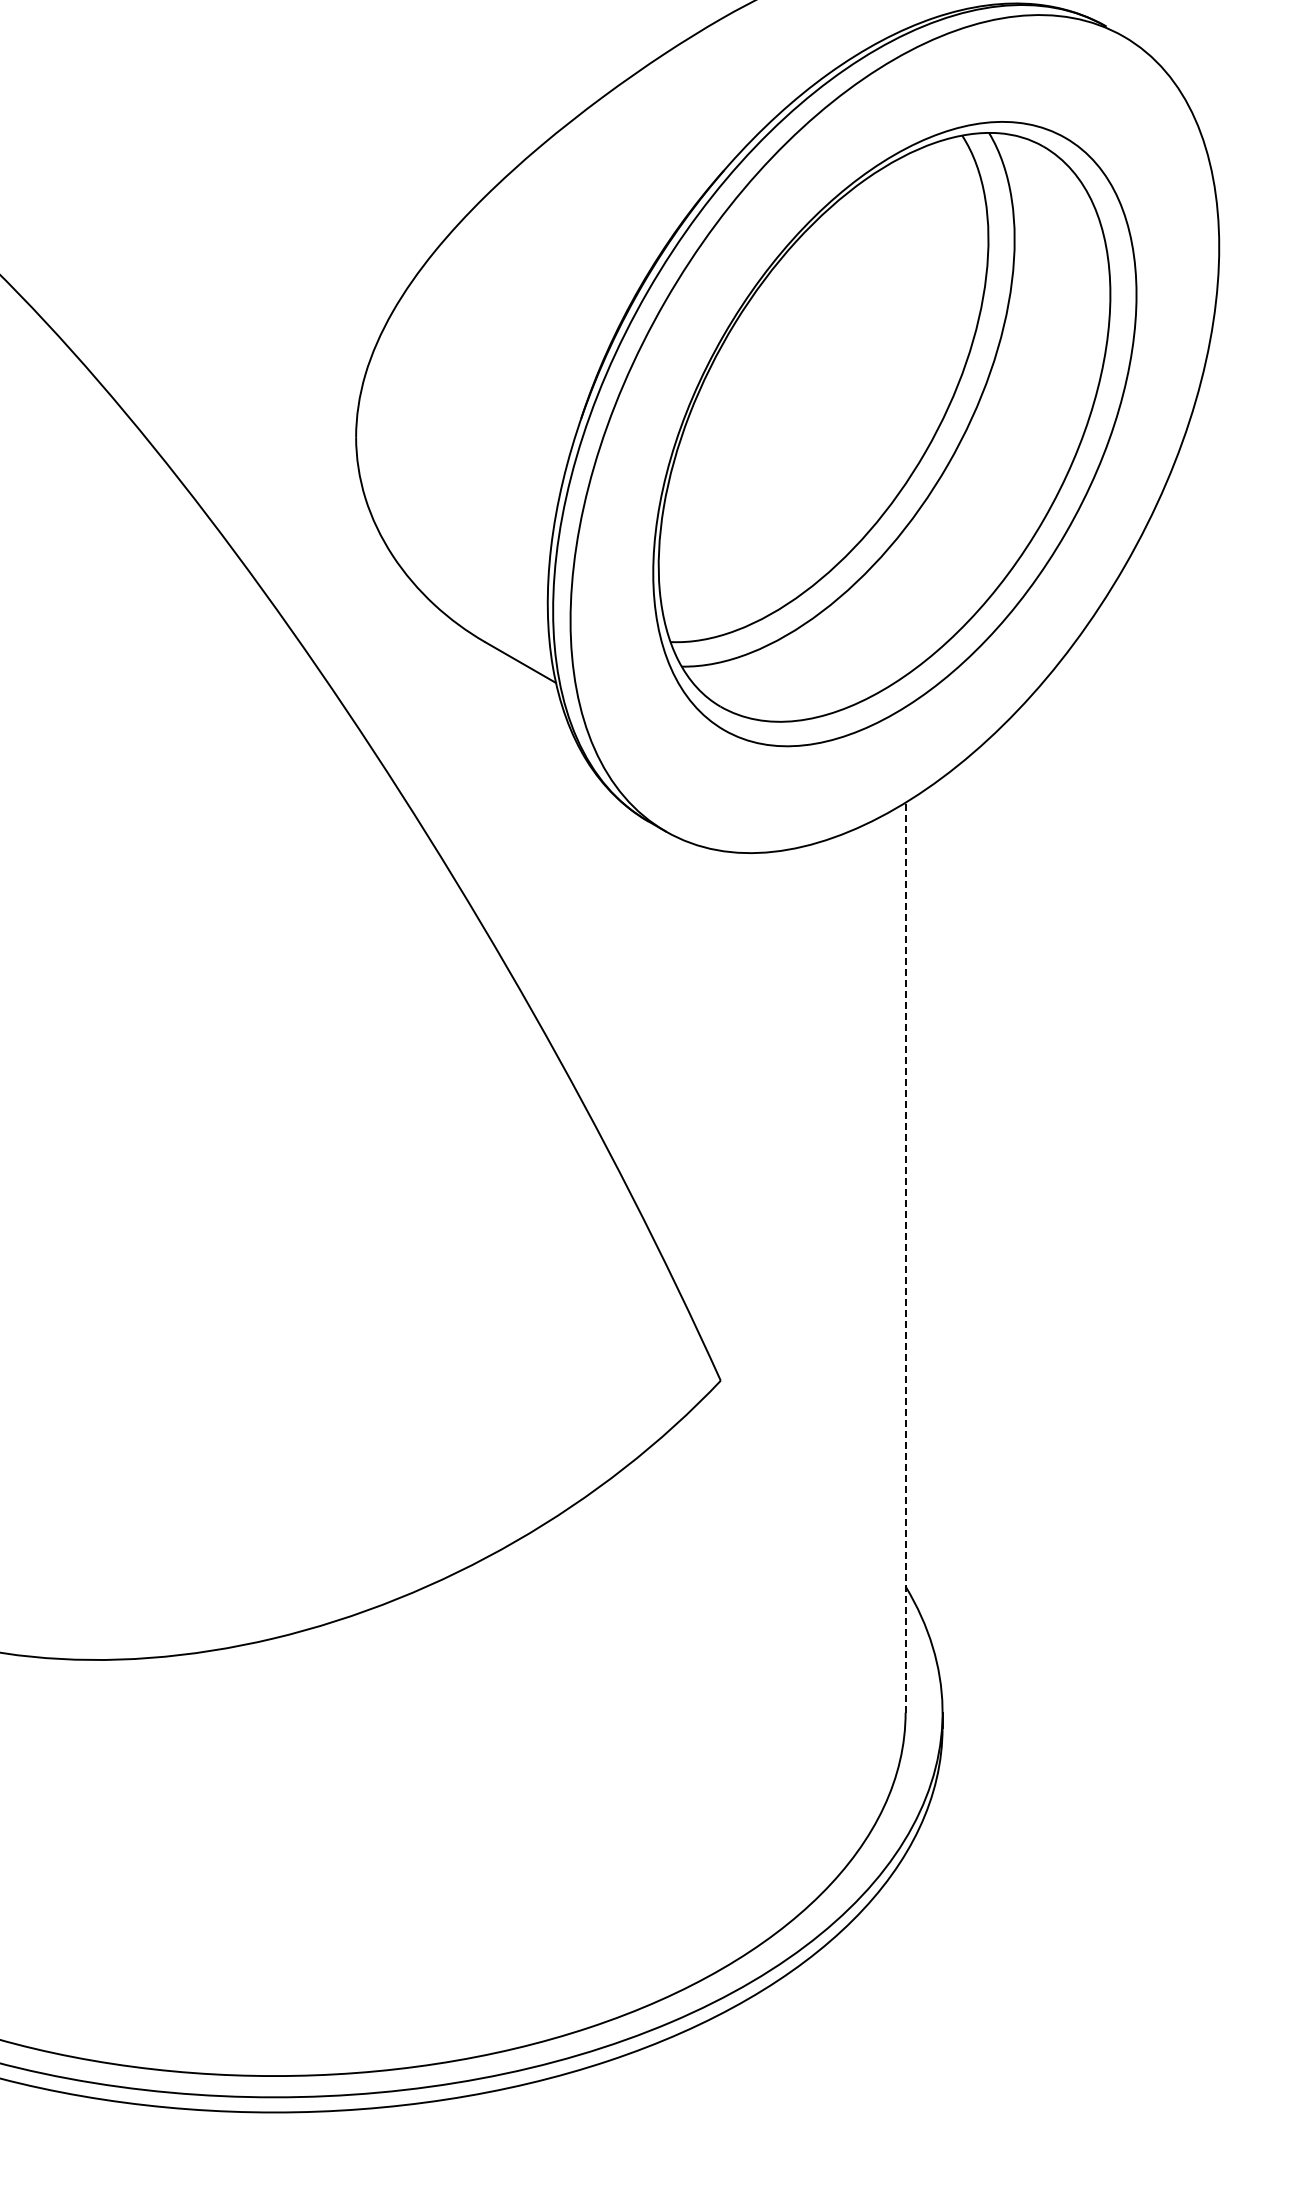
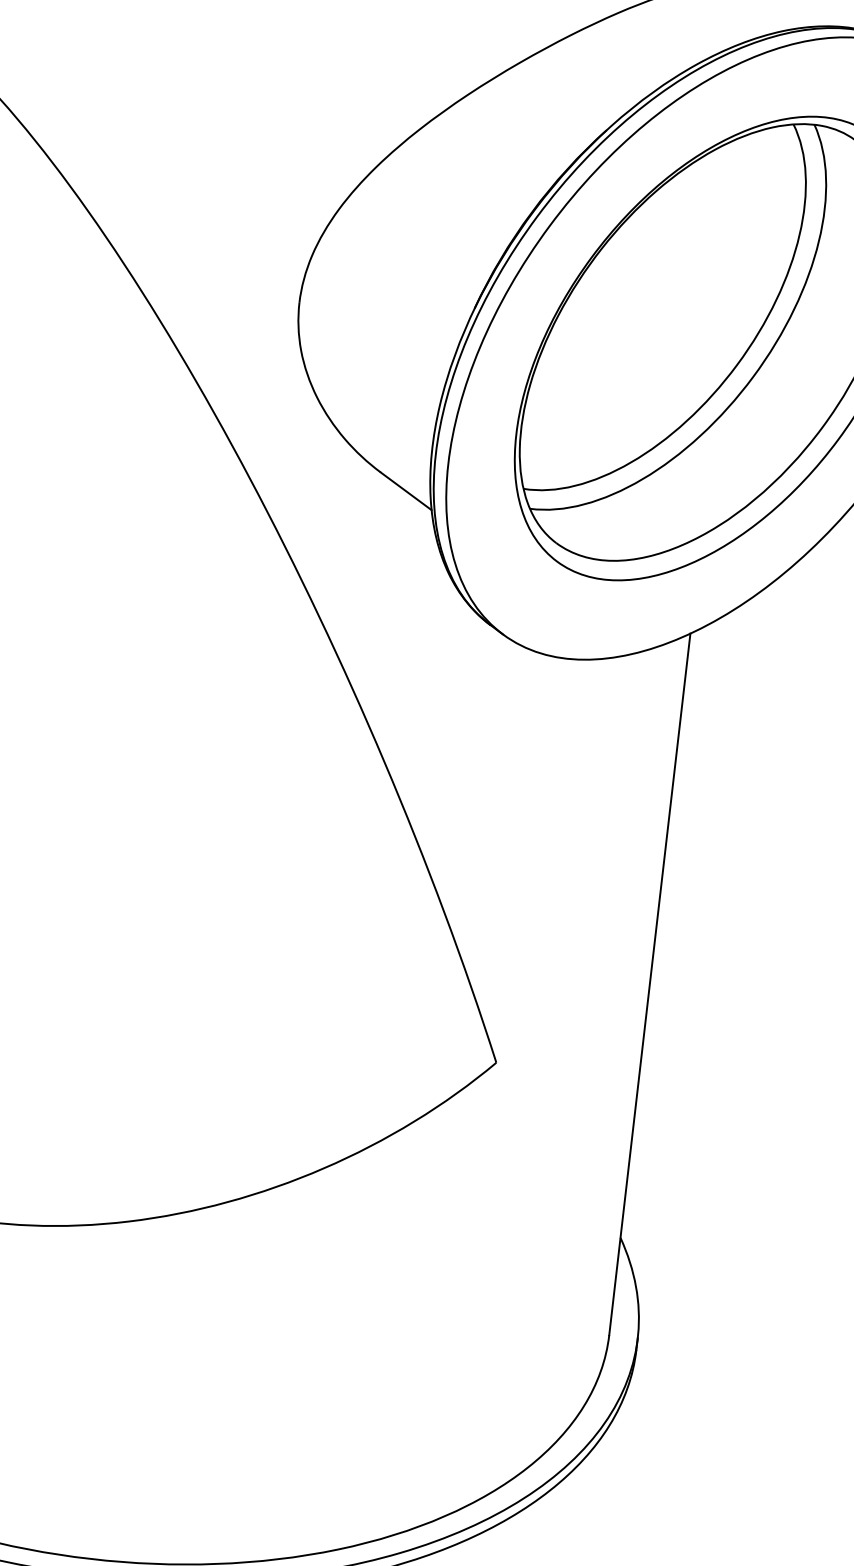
line: (905, 1257) -> (649, 984), dashed -> solid

